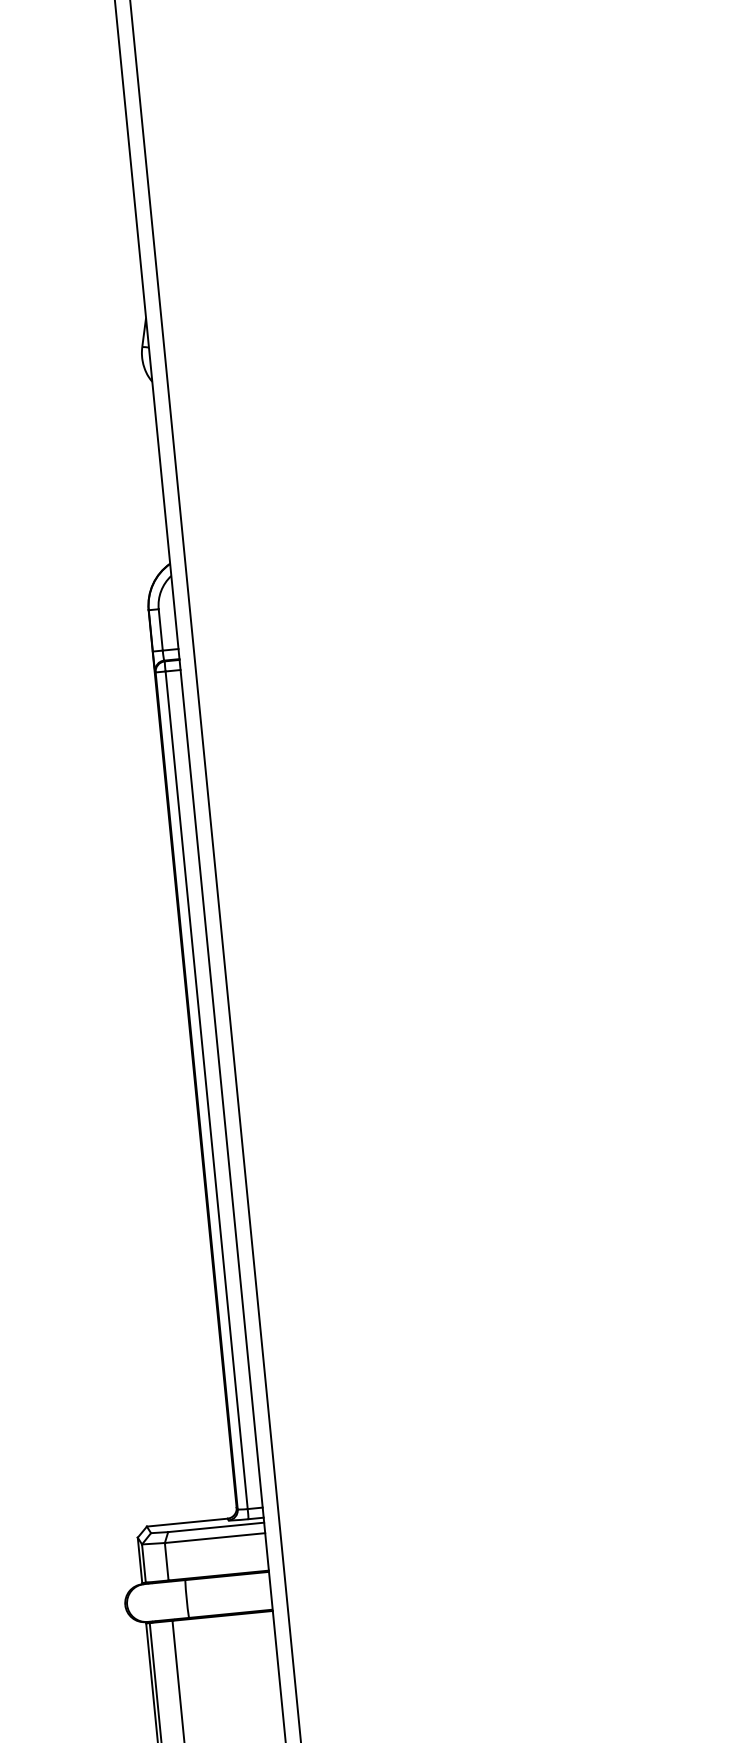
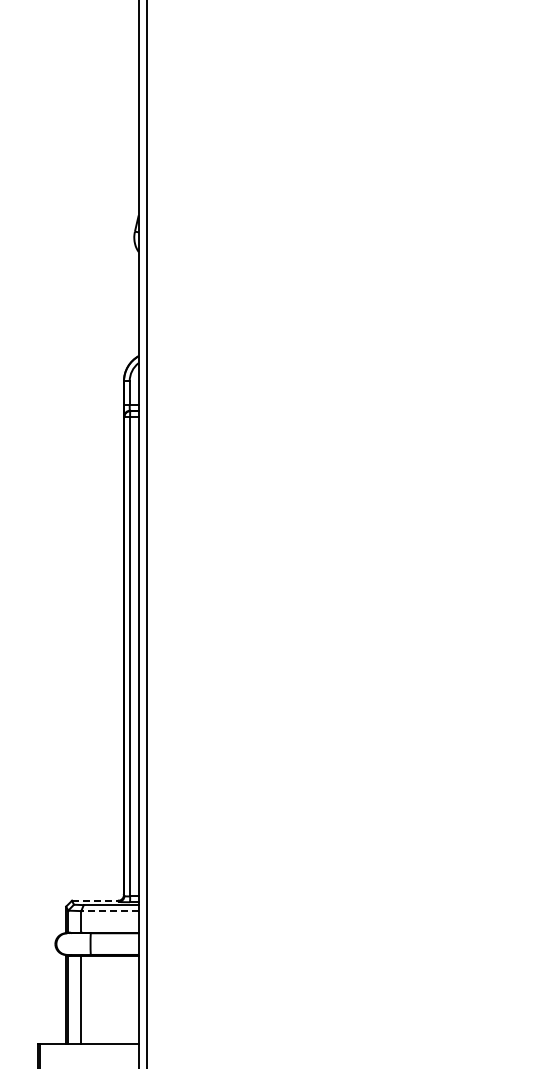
line: (187, 1522) -> (95, 900), solid -> dashed
line: (215, 1538) -> (110, 911), solid -> dashed

